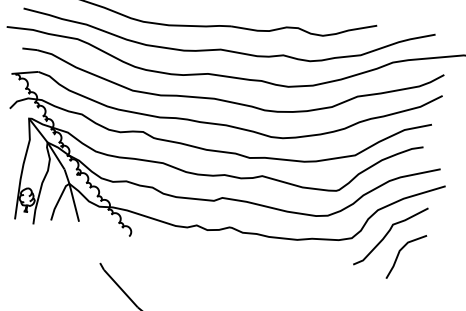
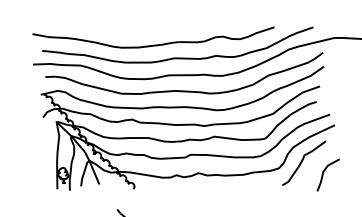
line: (401, 252) -> (324, 172), moved

